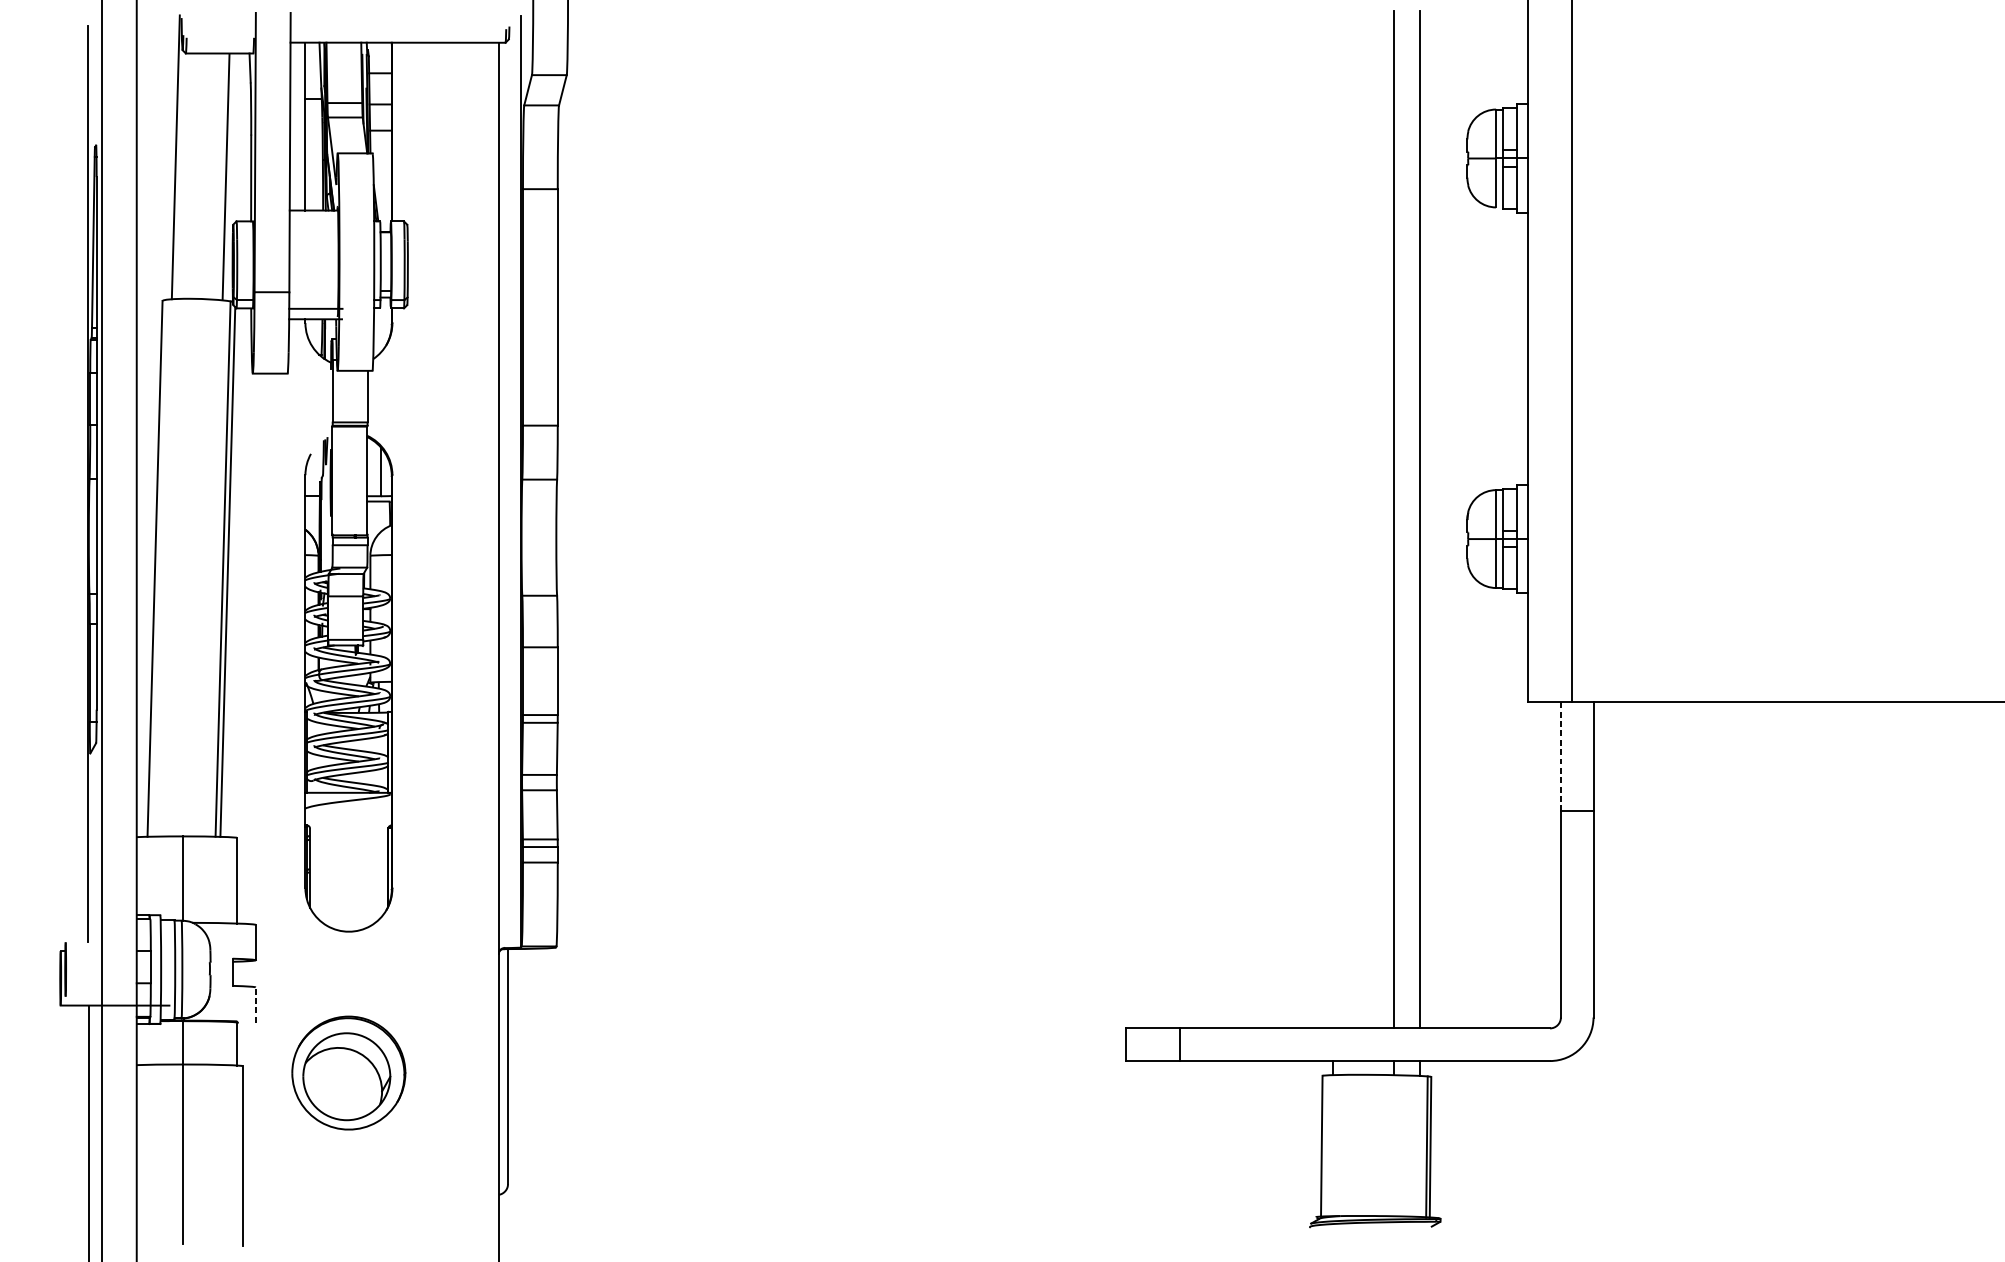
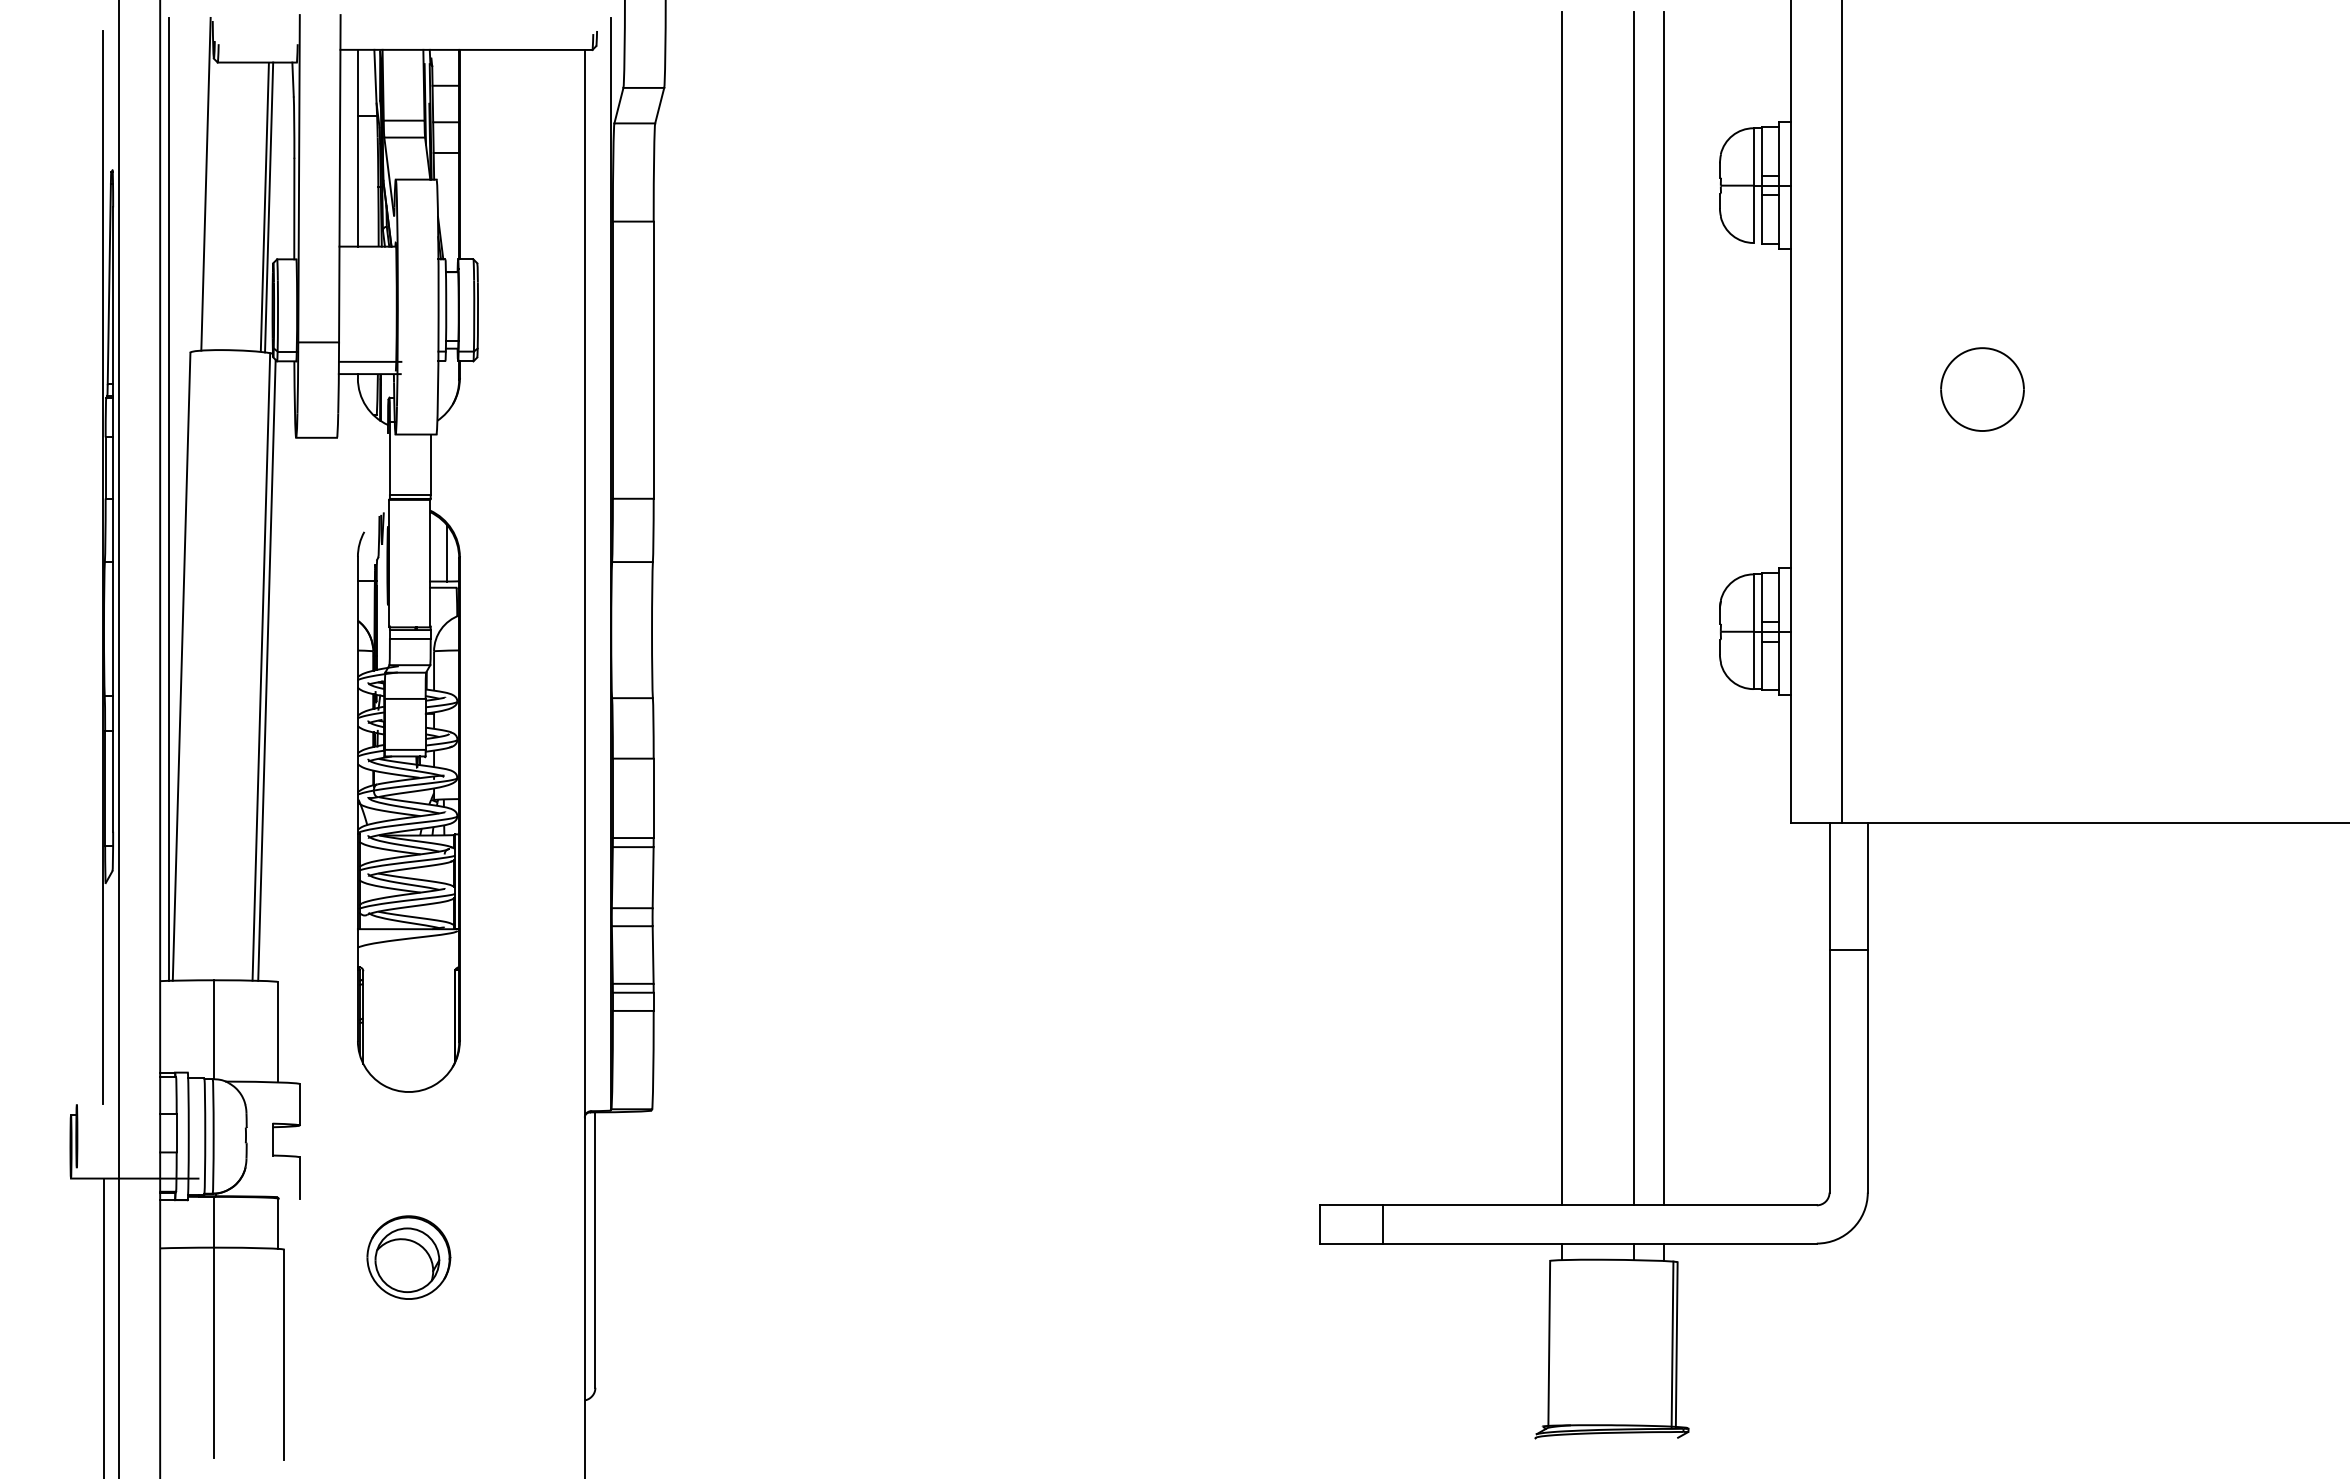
line: (230, 177) -> (269, 207), added
part: (1691, 332) -> (1982, 389), added
line: (144, 425) -> (169, 498), added
line: (1332, 519) -> (1561, 608), added
line: (1560, 756) -> (1829, 886), dashed -> solid
line: (255, 1005) -> (299, 1178), dashed -> solid
part: (348, 1072) -> (408, 1257), size x0.62

